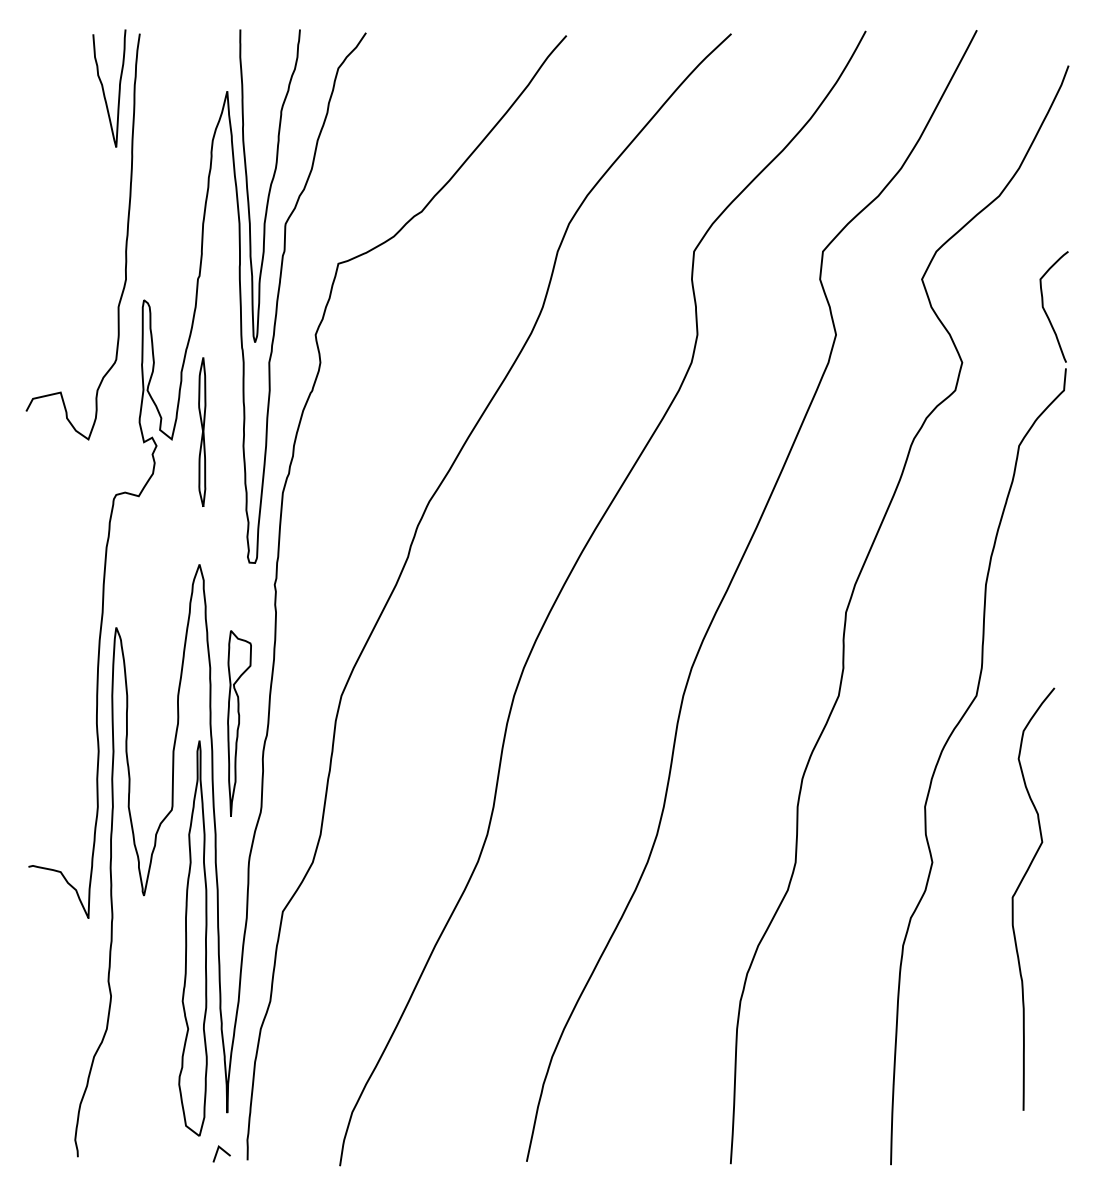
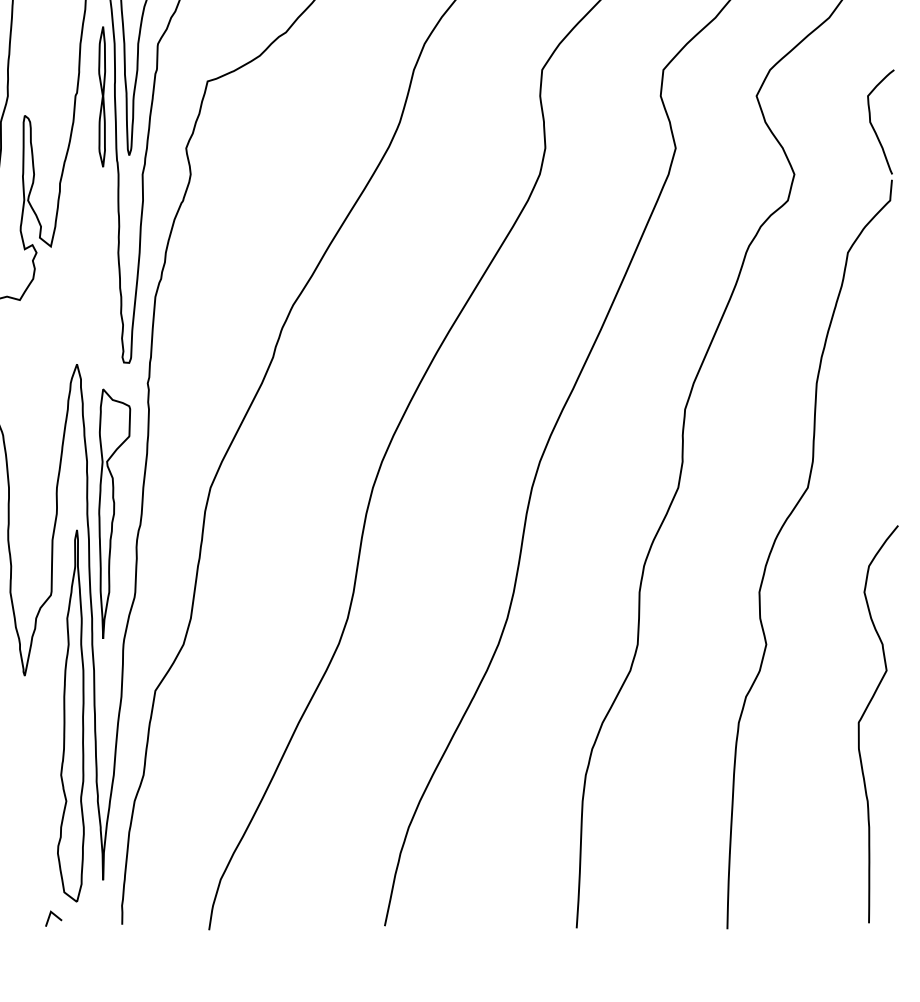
part: (202, 431) -> (102, 96), moved
part: (239, 723) -> (114, 513), size x1.43
curve: (1017, 891) -> (863, 717), moved
line: (223, 1151) -> (55, 916), moved

